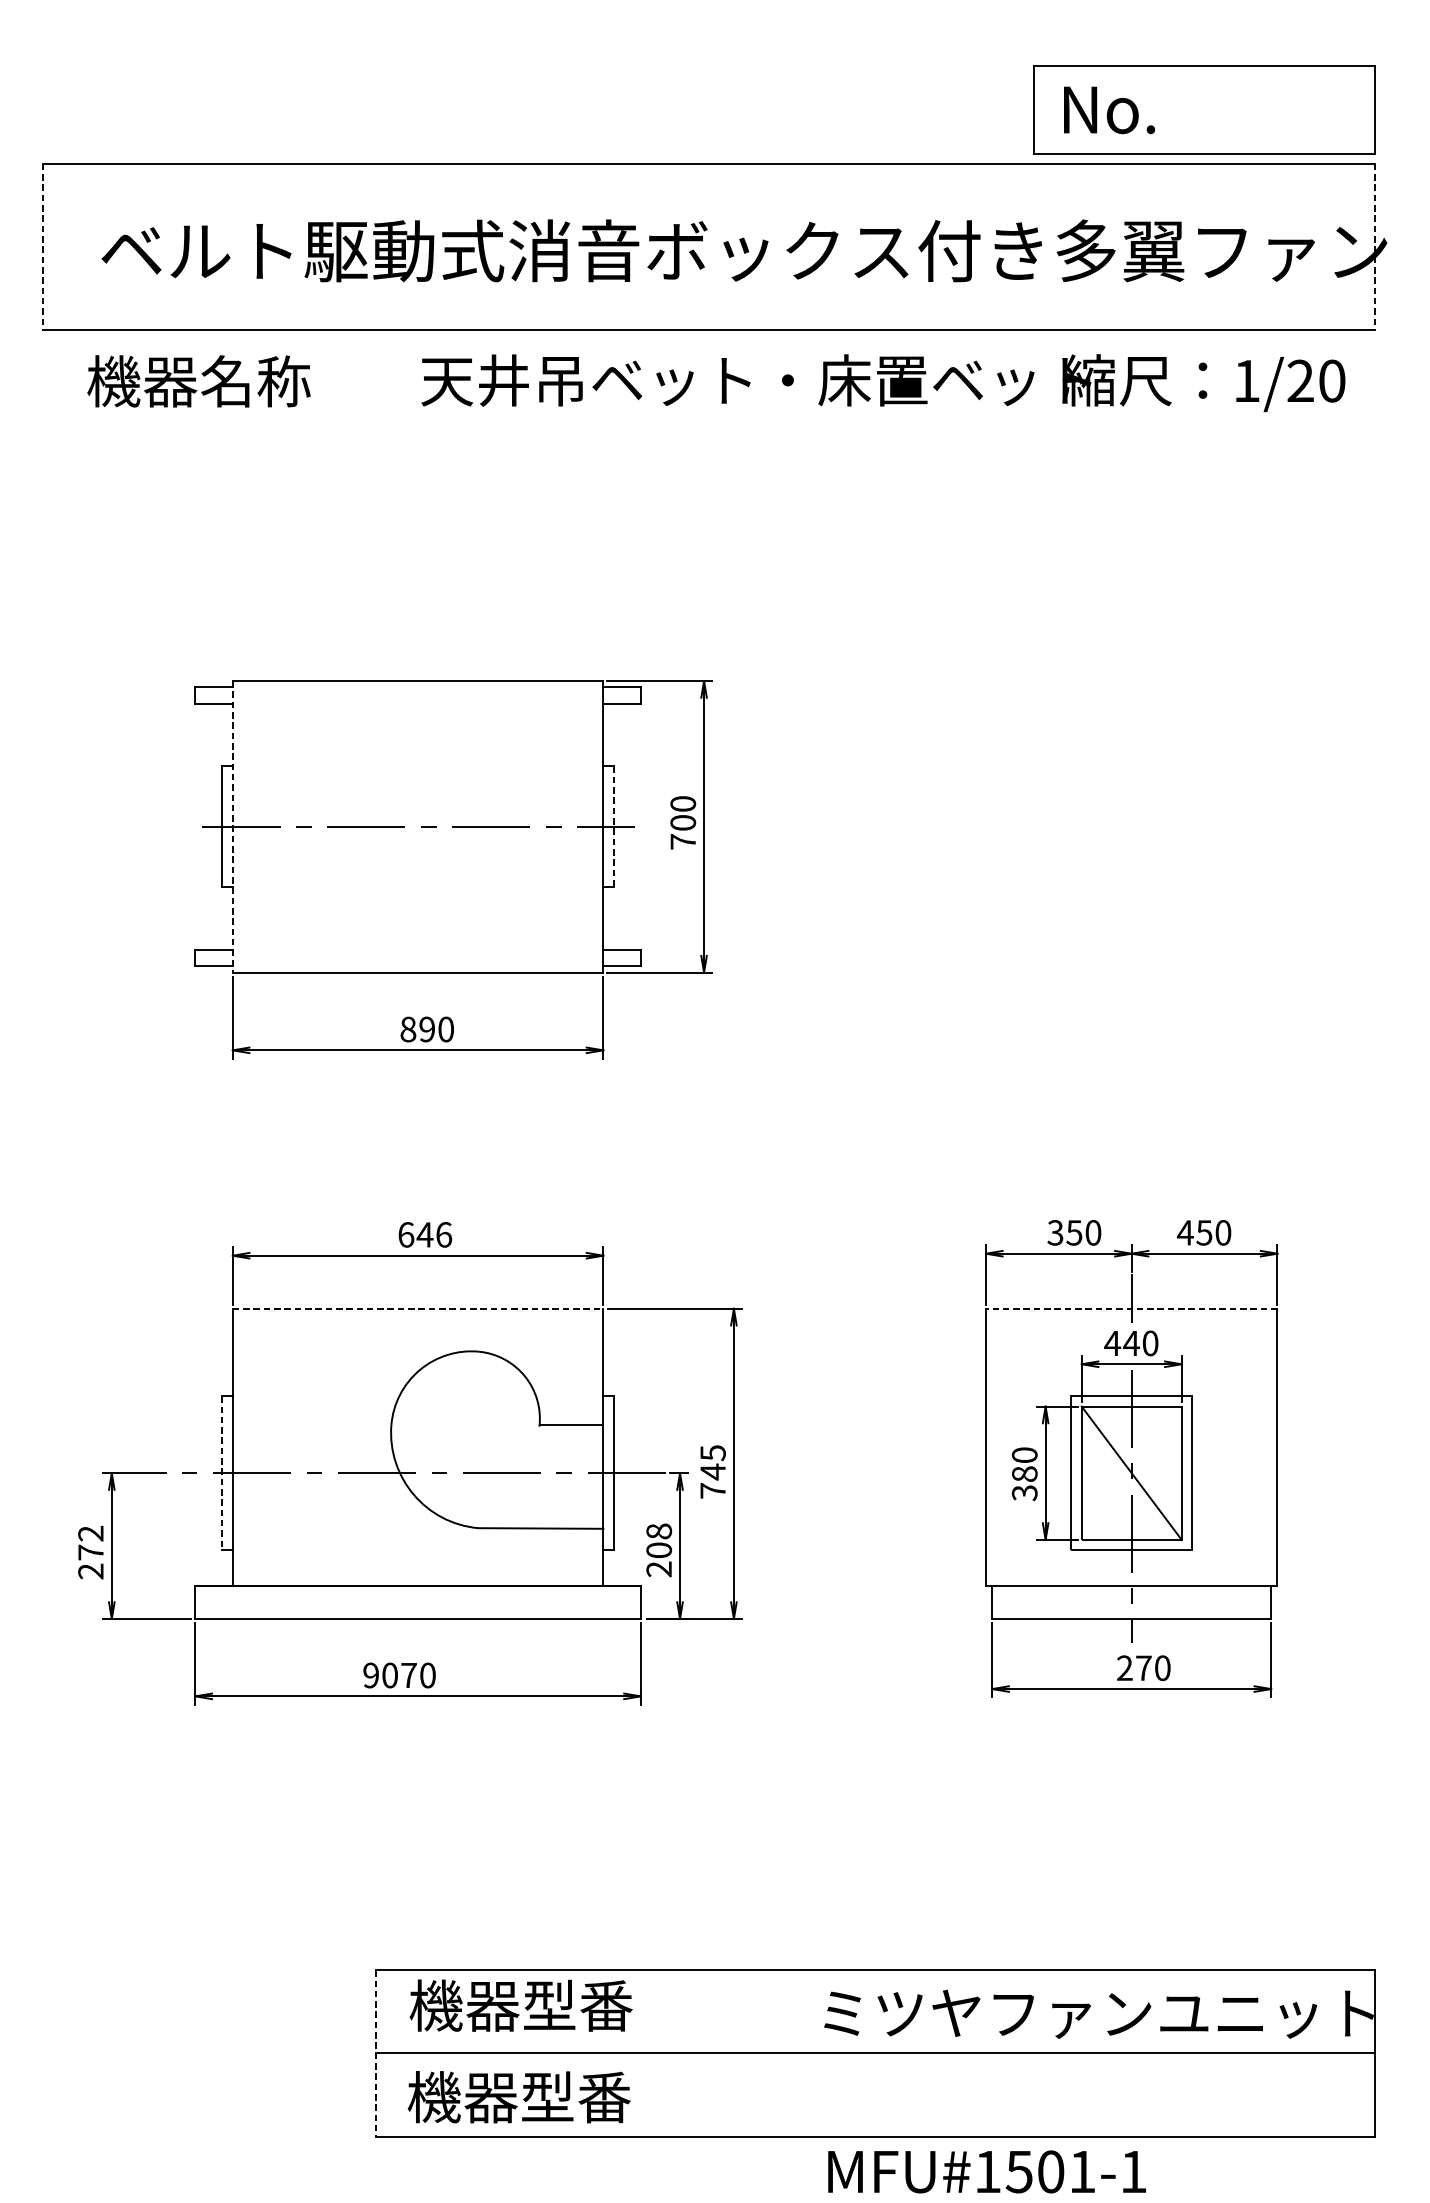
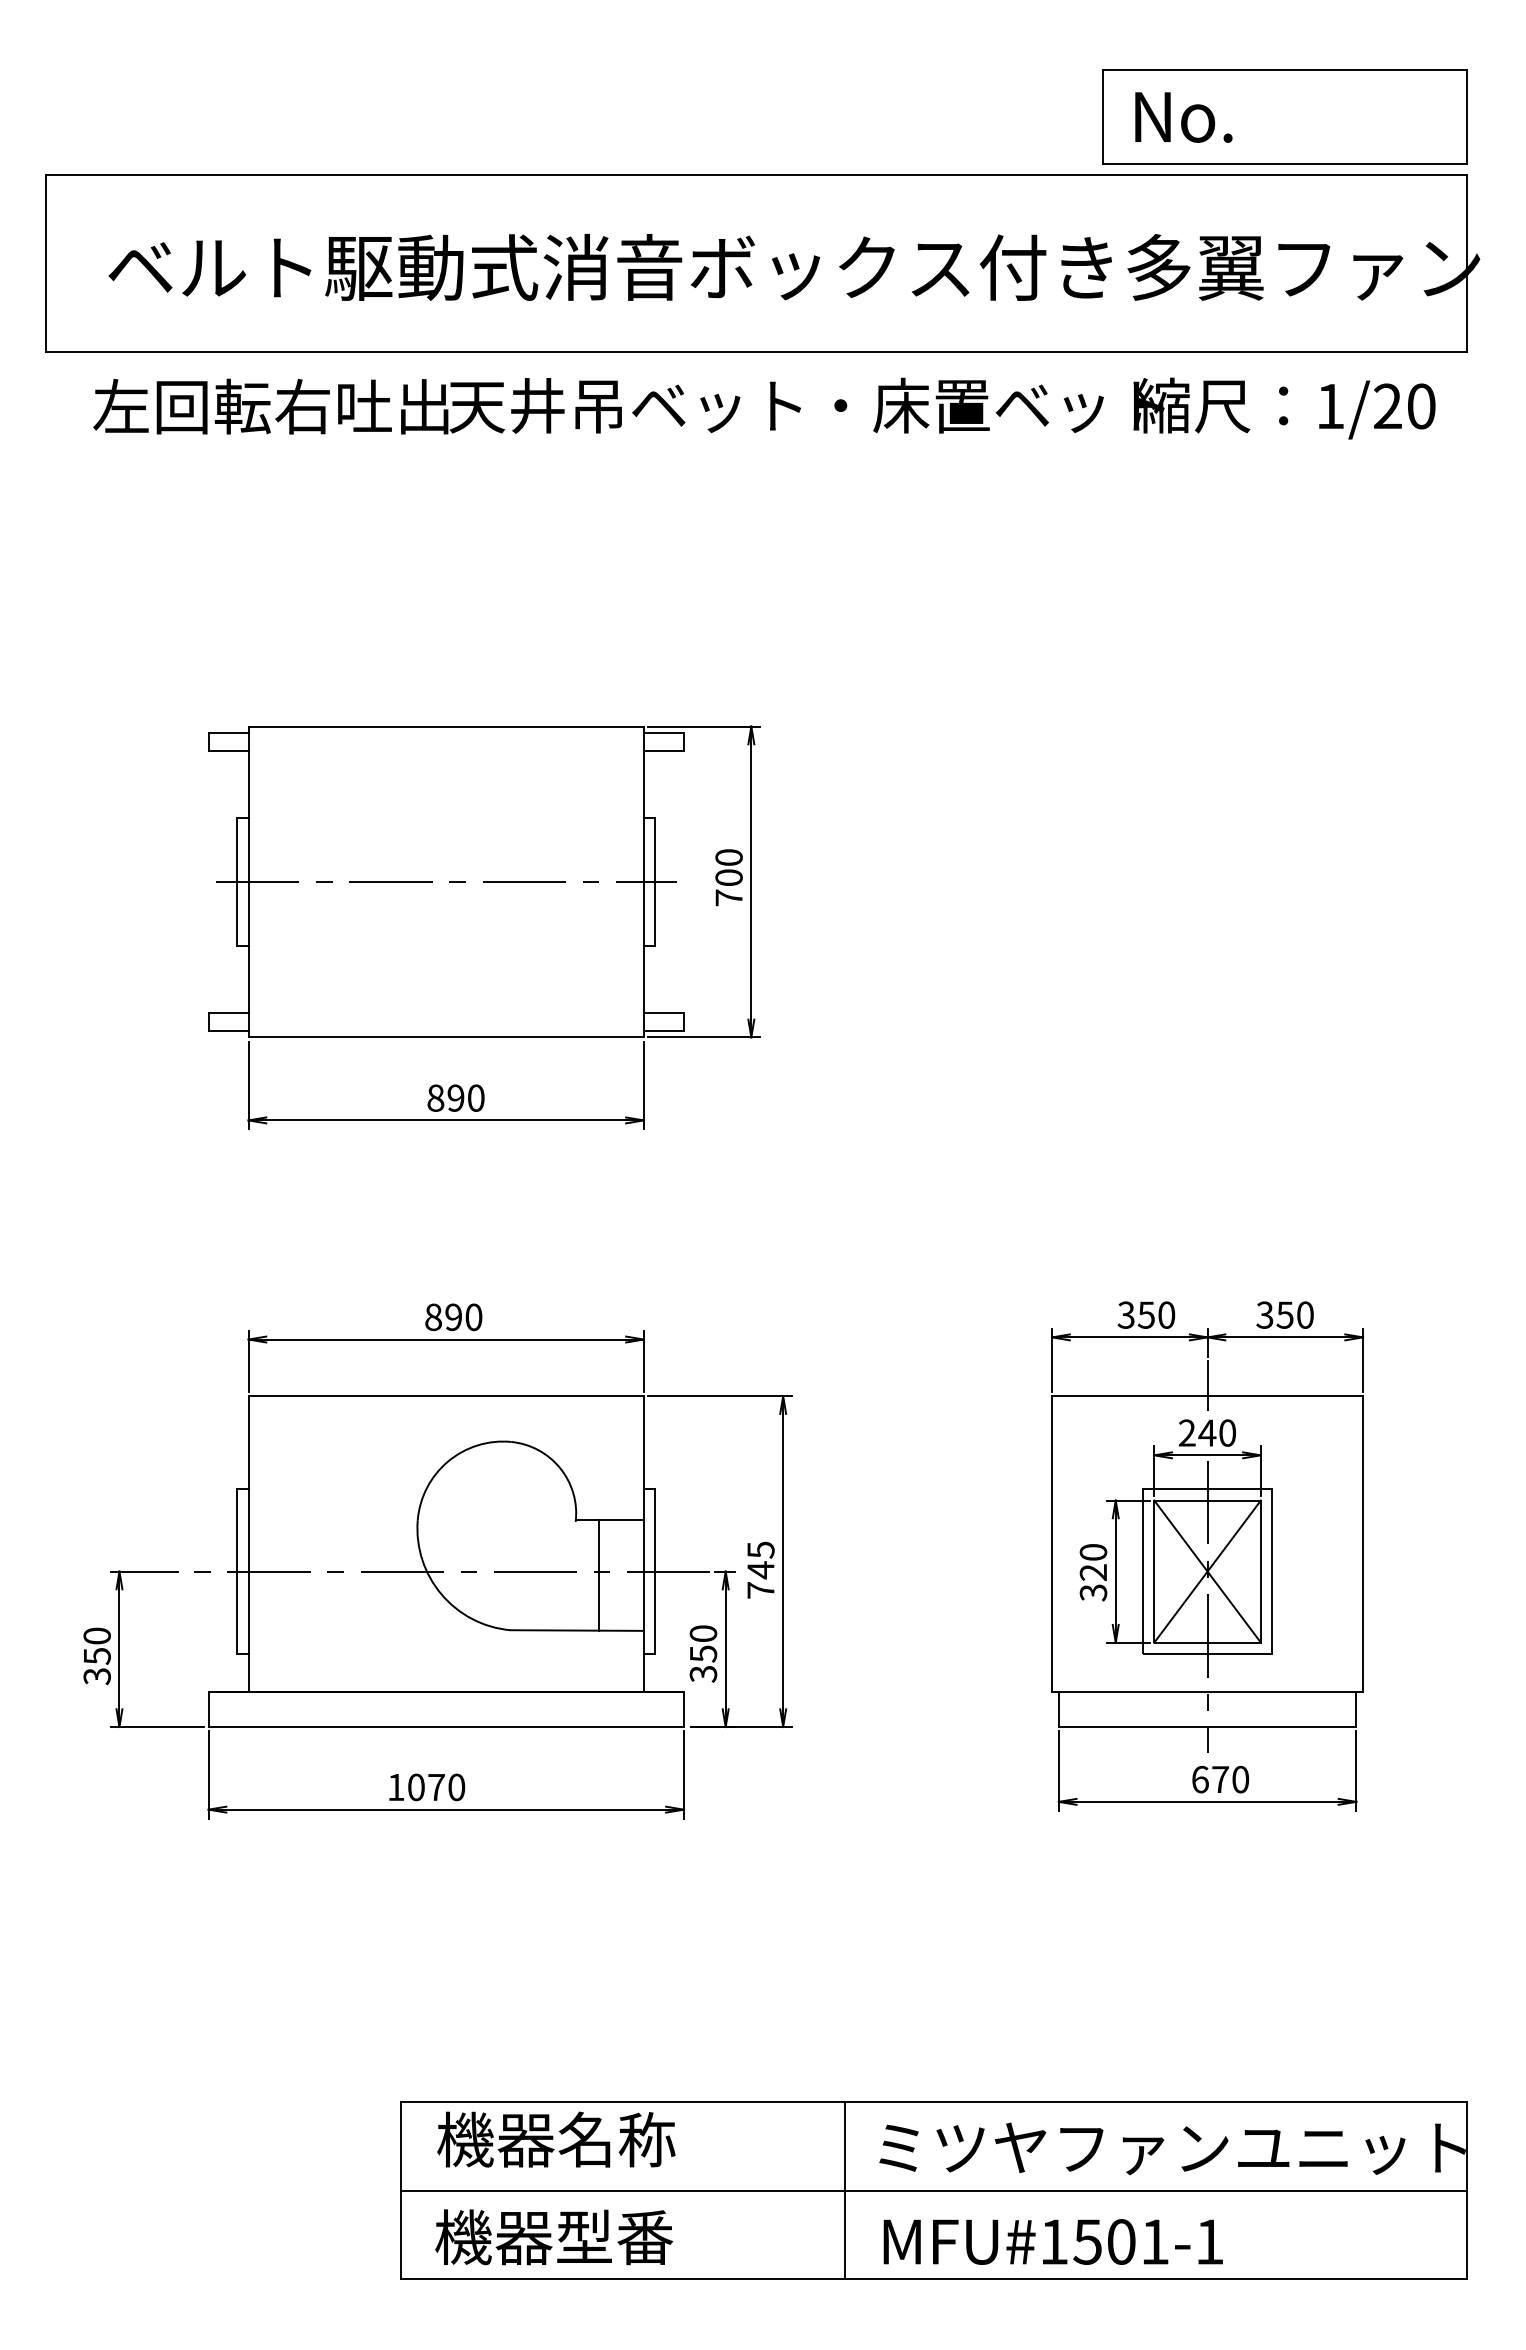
line: (42, 247) -> (45, 263), dashed -> solid
line: (1374, 247) -> (1466, 263), dashed -> solid
text: (253, 381) -> (270, 406), 機器名称 -> 左回転右吐出
line: (232, 827) -> (248, 882), dashed -> solid
line: (613, 827) -> (654, 882), dashed -> solid
text: (1185, 1232) -> (1264, 1314), 450 -> 350
text: (424, 1235) -> (453, 1317), 646 -> 890
line: (418, 1309) -> (446, 1396), dashed -> solid
line: (1131, 1309) -> (1207, 1396), dashed -> solid
text: (1112, 1342) -> (1187, 1432), 440 -> 240
line: (1131, 1473) -> (1207, 1571), added
line: (222, 1474) -> (237, 1572), dashed -> solid
text: (1024, 1474) -> (1093, 1572), 380 -> 320
line: (561, 1475) -> (599, 1574), added
text: (659, 1549) -> (703, 1653), 208 -> 350
text: (90, 1552) -> (96, 1656), 272 -> 350
text: (1125, 1668) -> (1200, 1779), 270 -> 670
text: (370, 1675) -> (395, 1787), 9070 -> 1070
text: (577, 2005) -> (616, 2139), 機器型番 -> 機器名称
line: (375, 2053) -> (400, 2190), dashed -> solid
line: (792, 2053) -> (845, 2190), added
text: (986, 2171) -> (1052, 2241), moved

